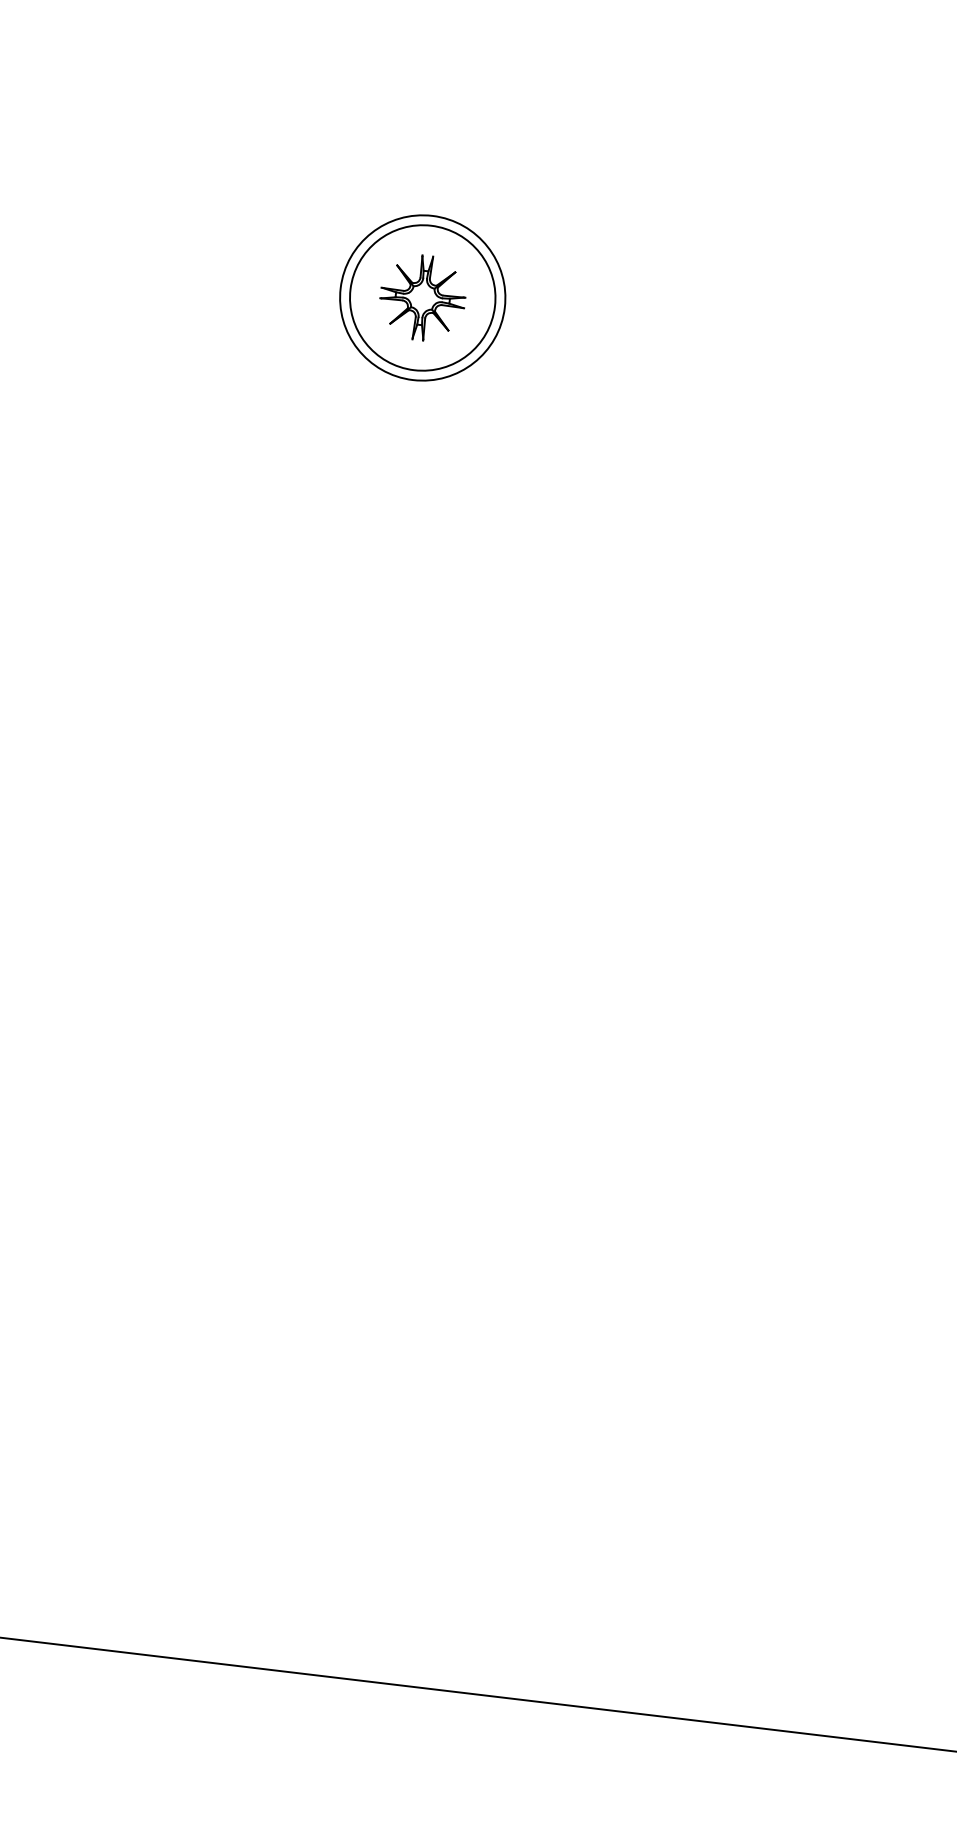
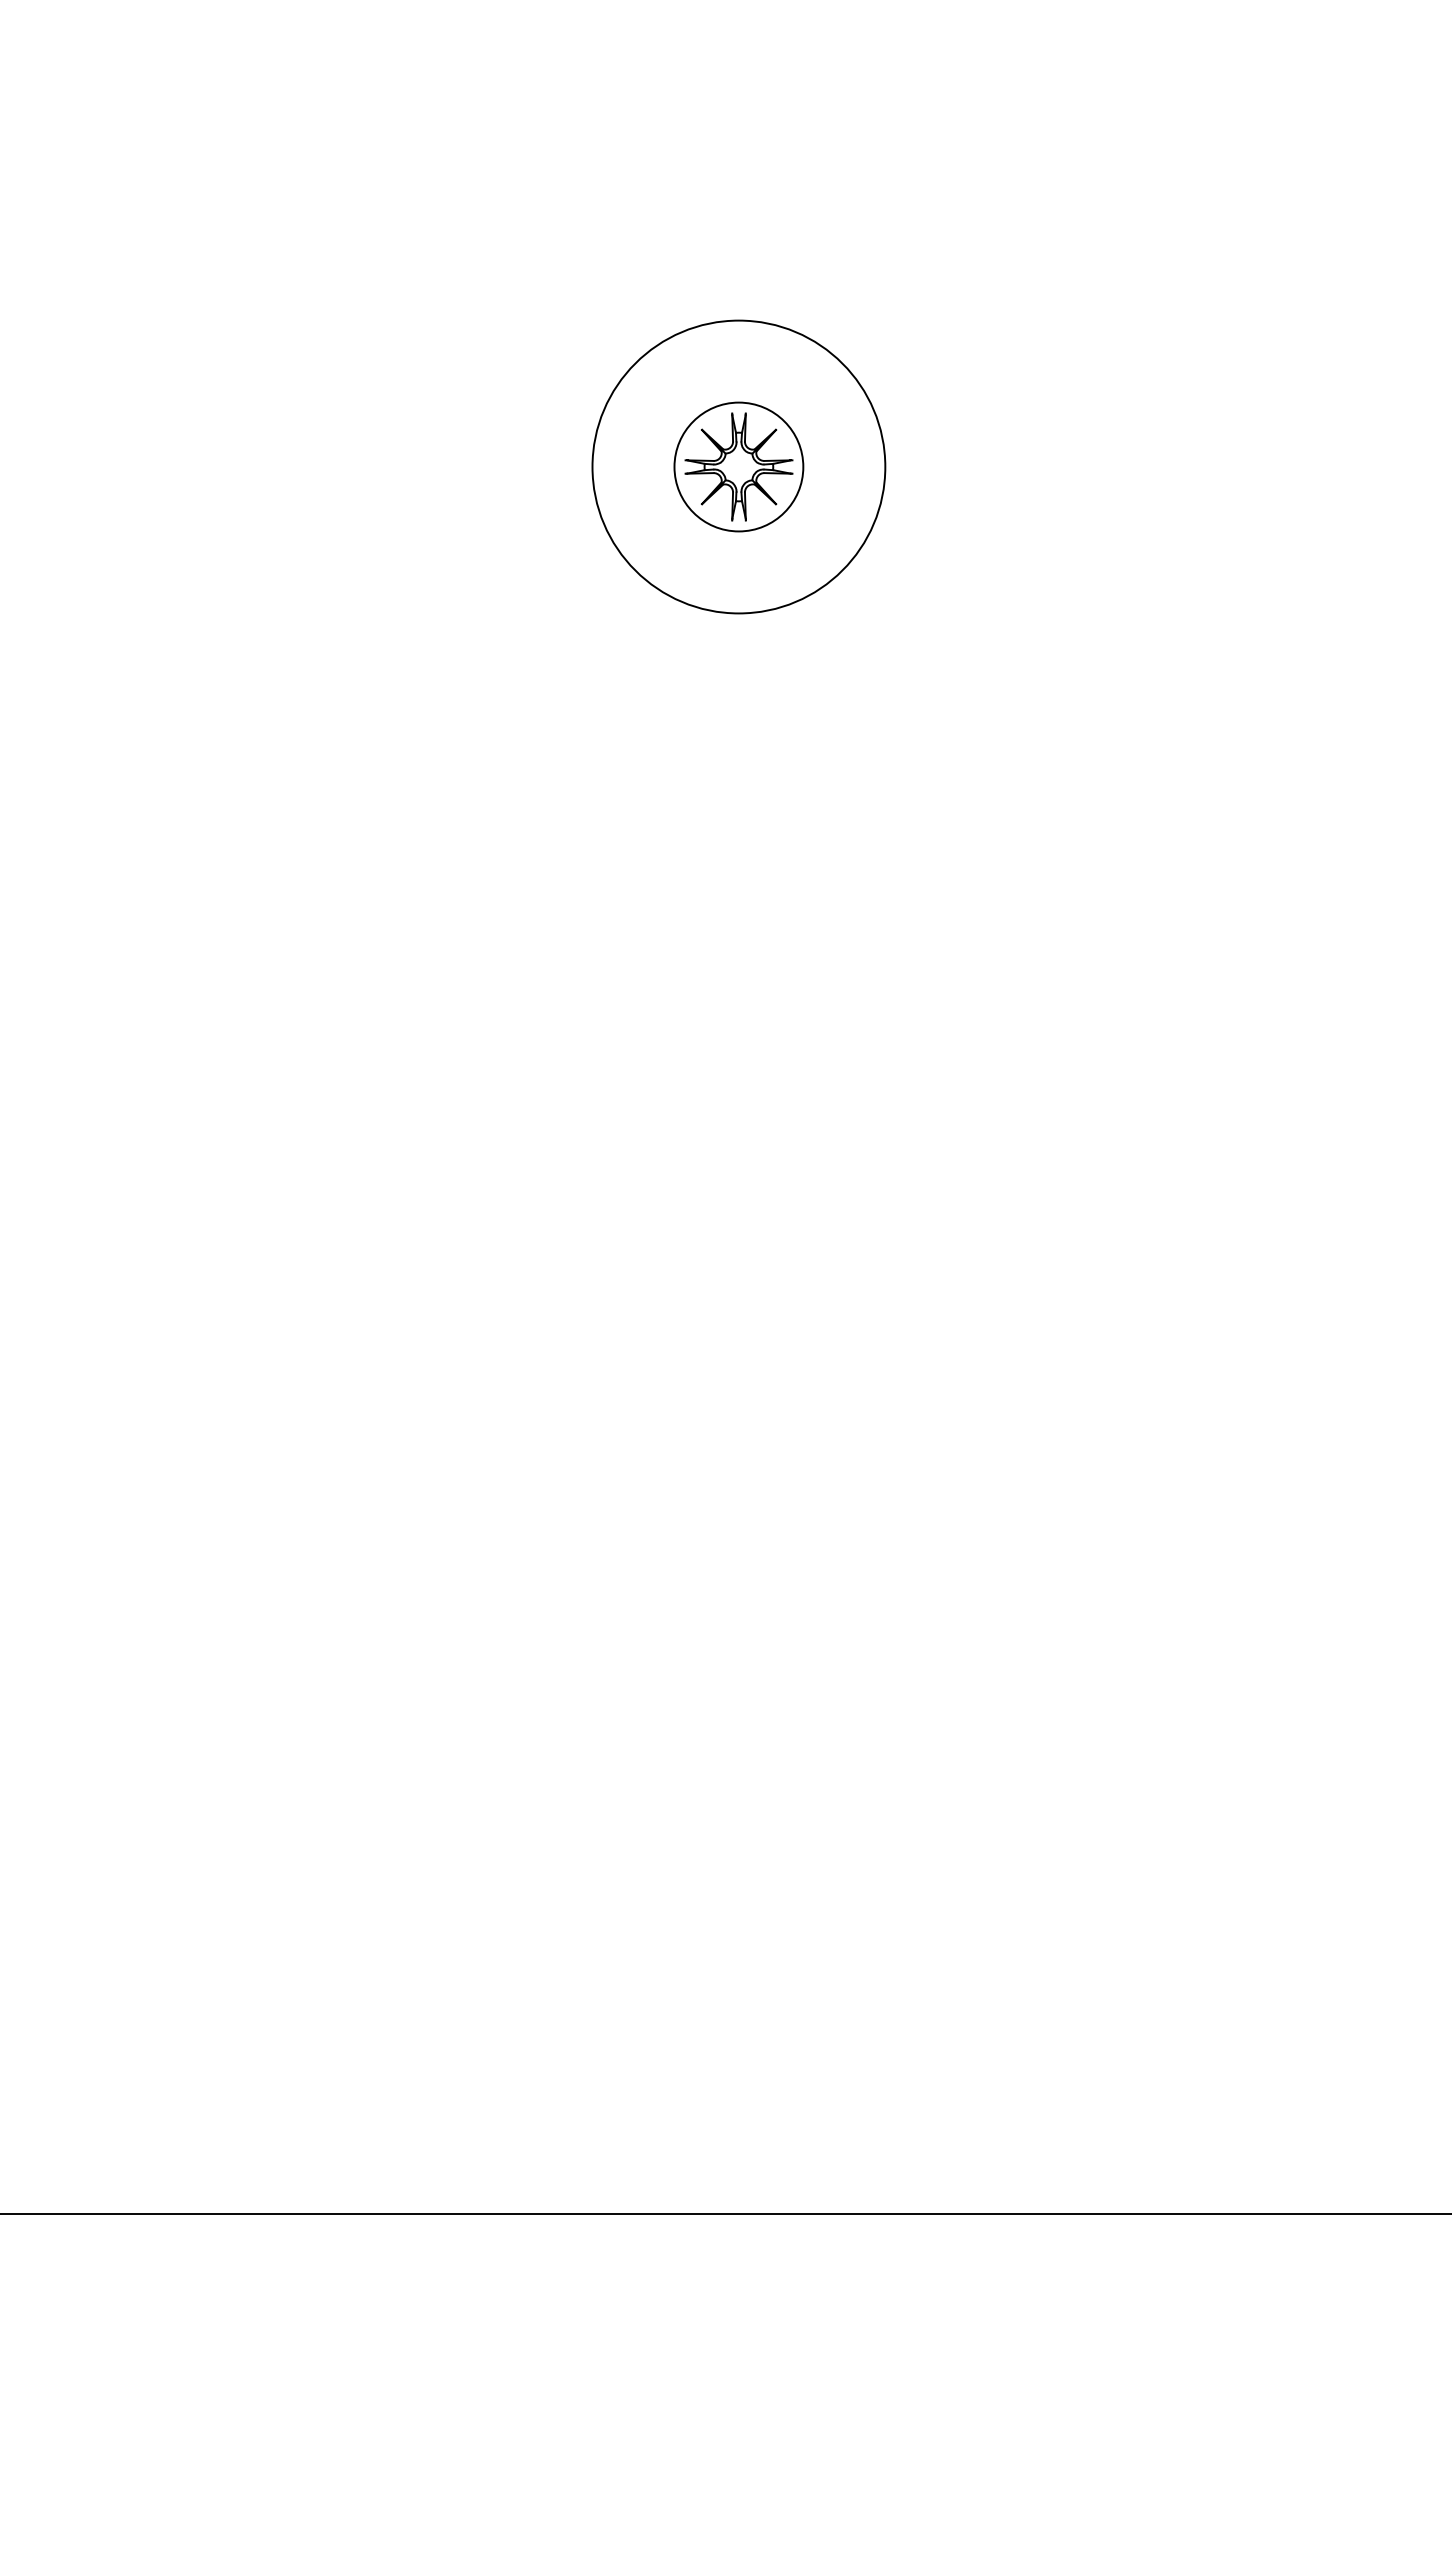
circle: (422, 297) -> (738, 466), size x1.4
circle: (422, 298) -> (738, 467), size x0.7

